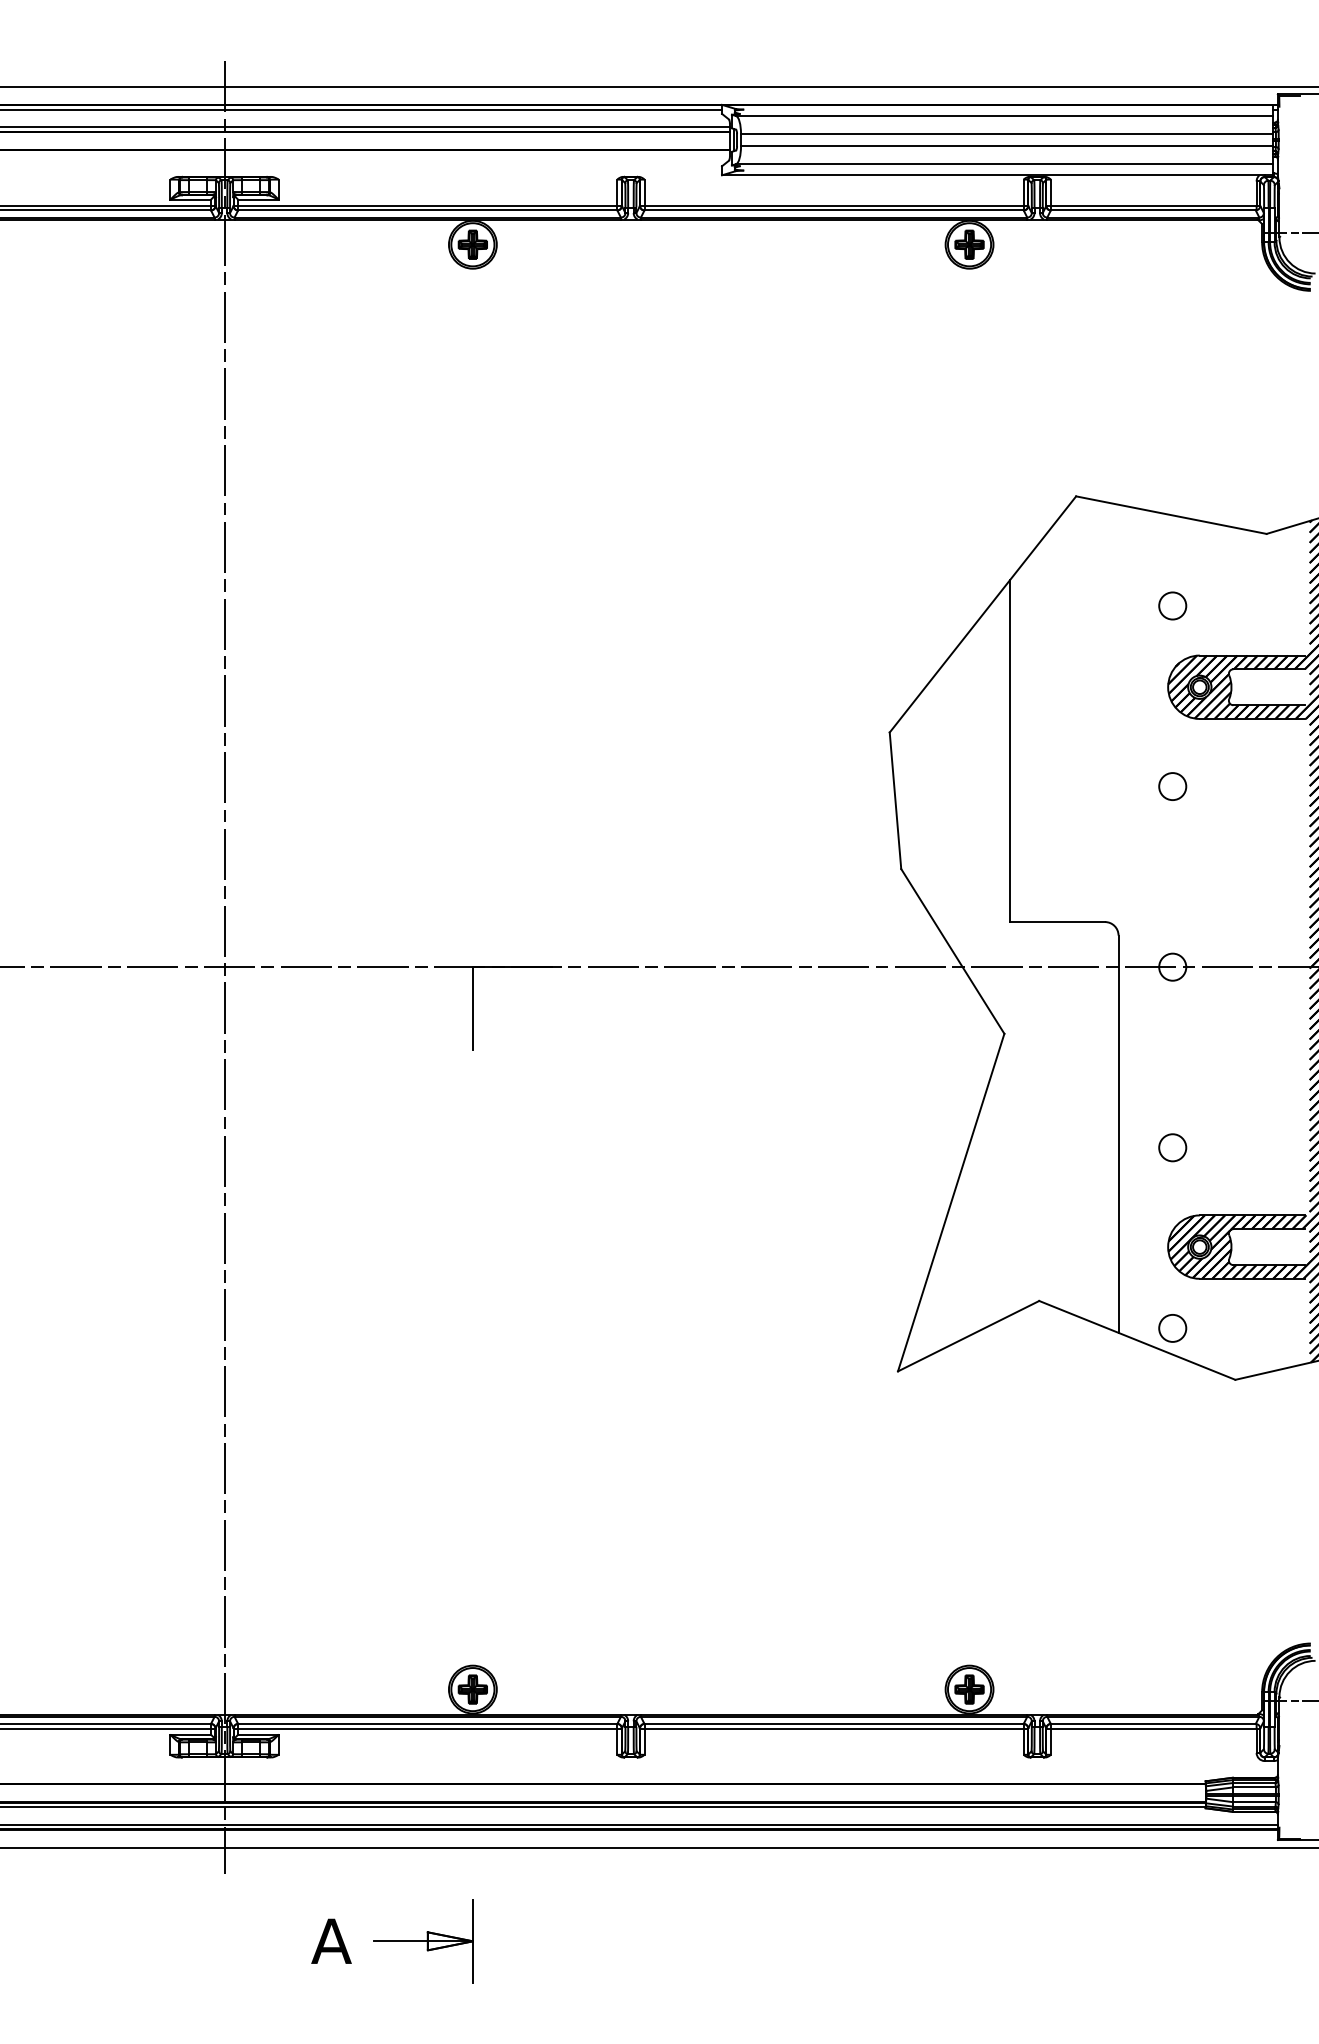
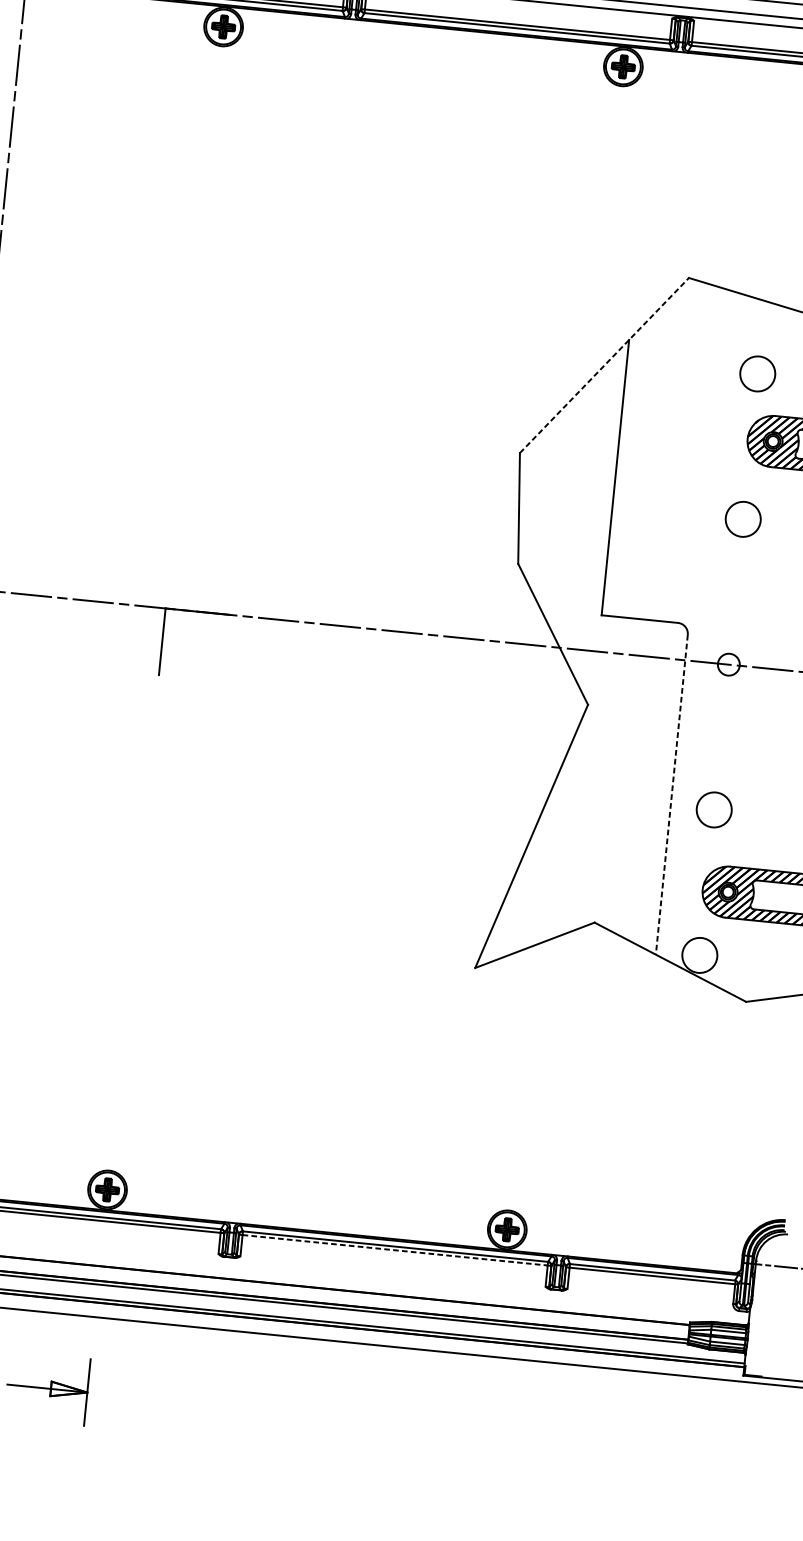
circle: (1172, 605) -> (757, 373), size x1.6
line: (983, 614) -> (604, 365), solid -> dashed
circle: (1172, 786) -> (743, 519), size x1.6
line: (1118, 1134) -> (671, 795), solid -> dashed
circle: (1172, 1147) -> (714, 809), size x1.6
circle: (1172, 1327) -> (699, 954), size x1.6
line: (834, 1728) -> (395, 1250), solid -> dashed

